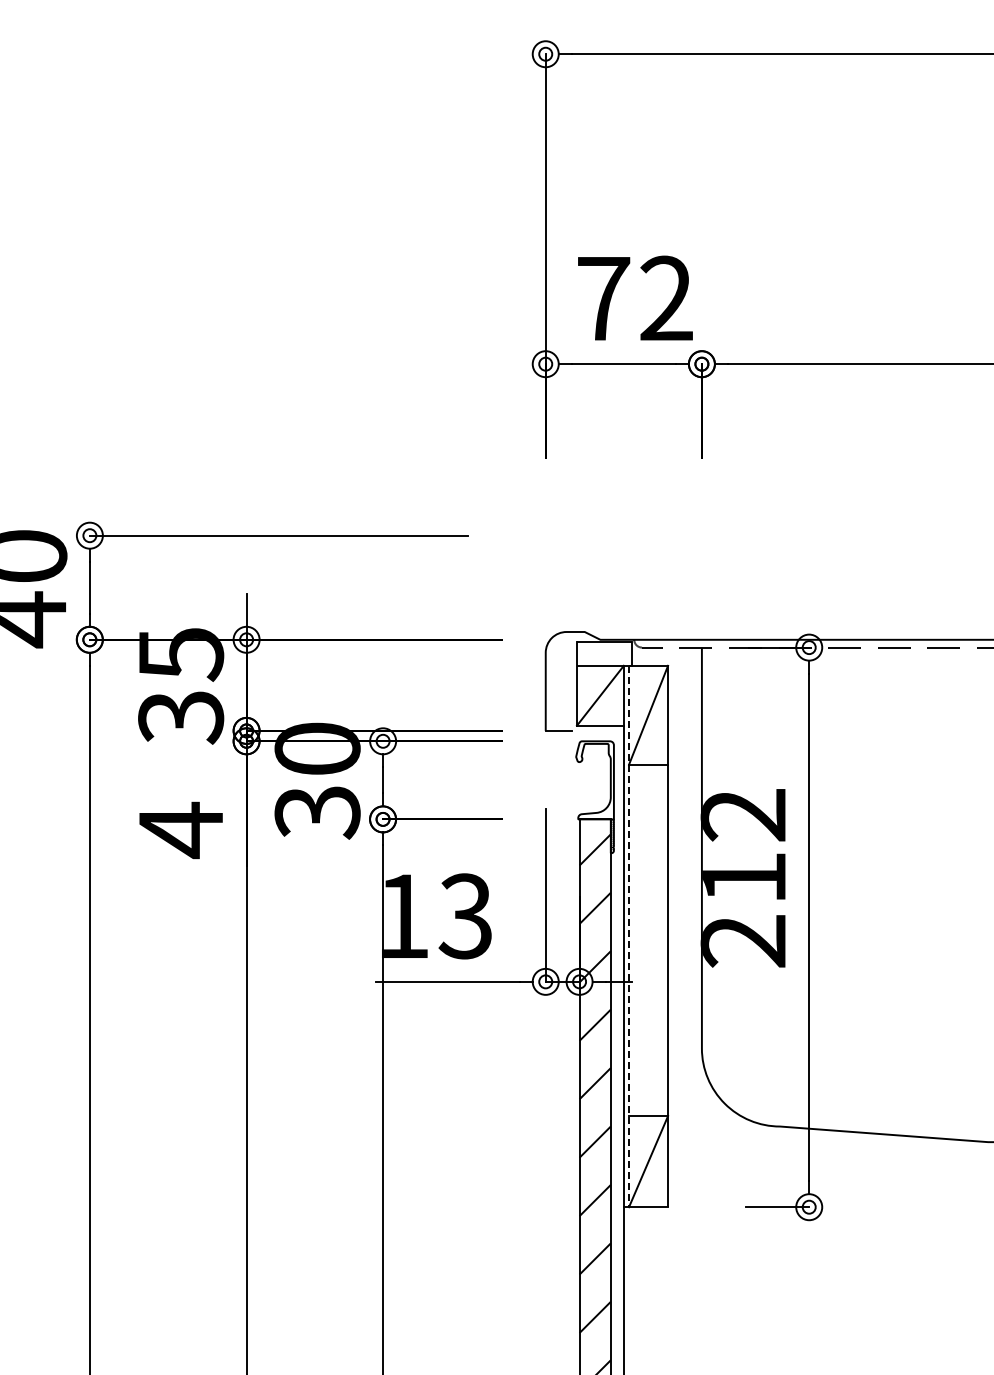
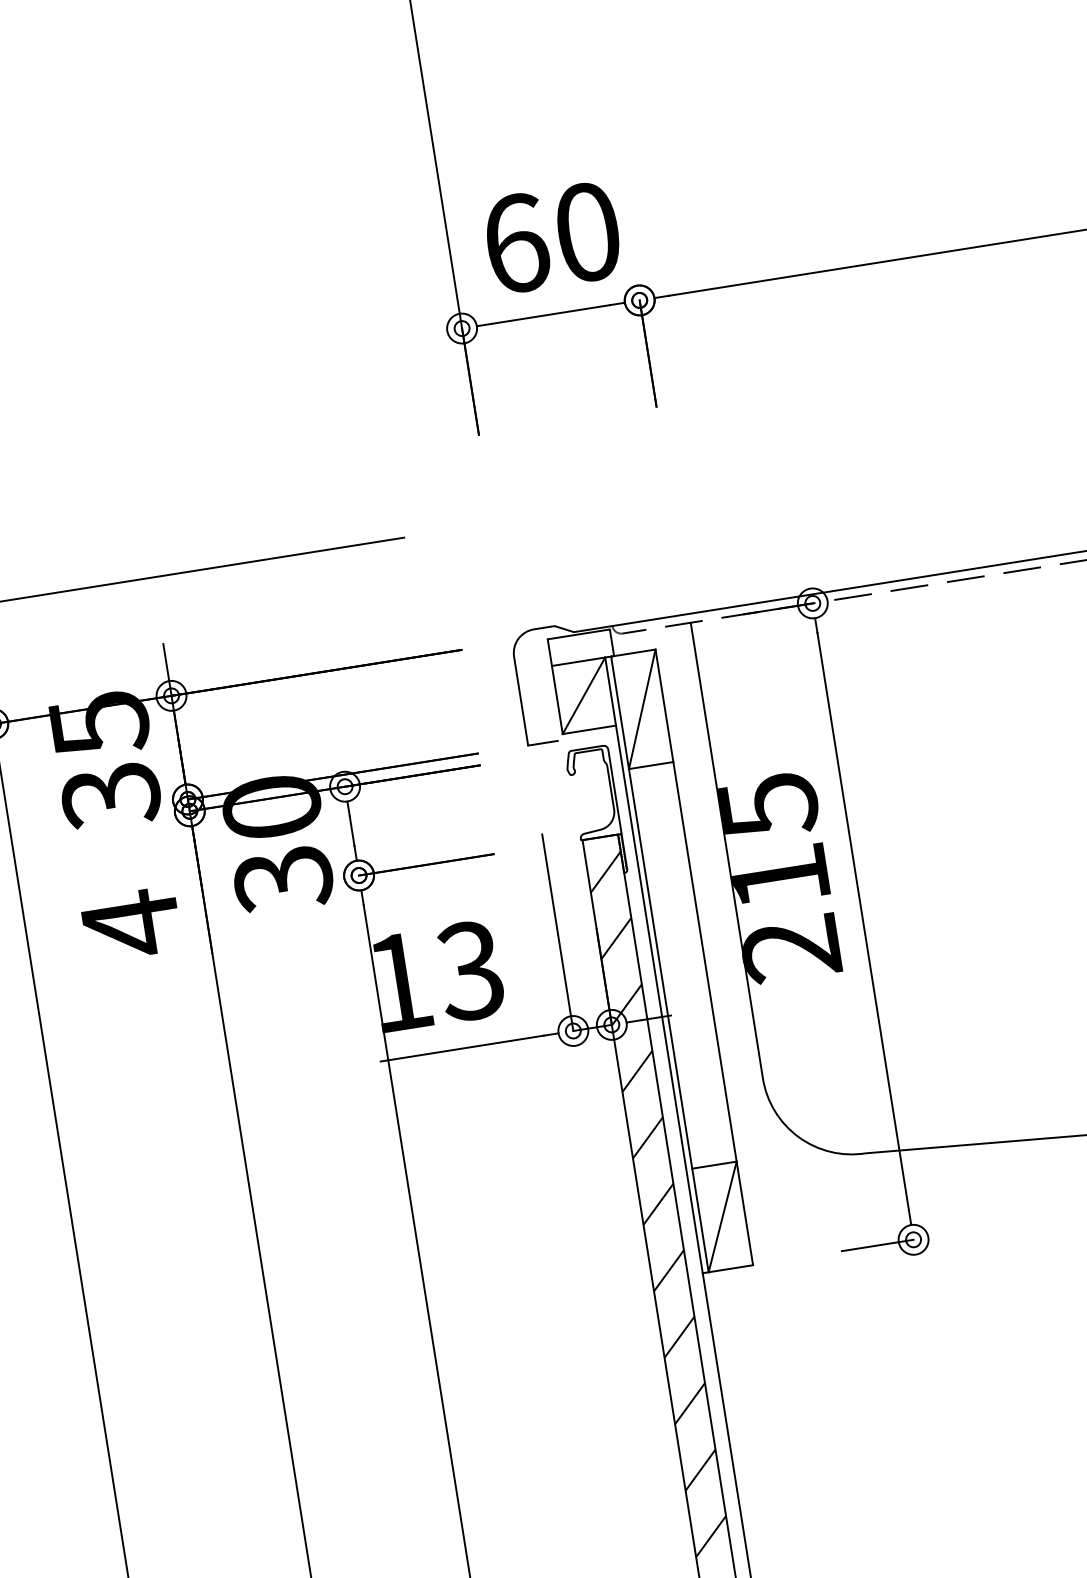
text: (635, 298) -> (552, 237), 72 -> 60
text: (743, 816) -> (768, 807), 212 -> 215
line: (629, 936) -> (660, 964), dashed -> solid

